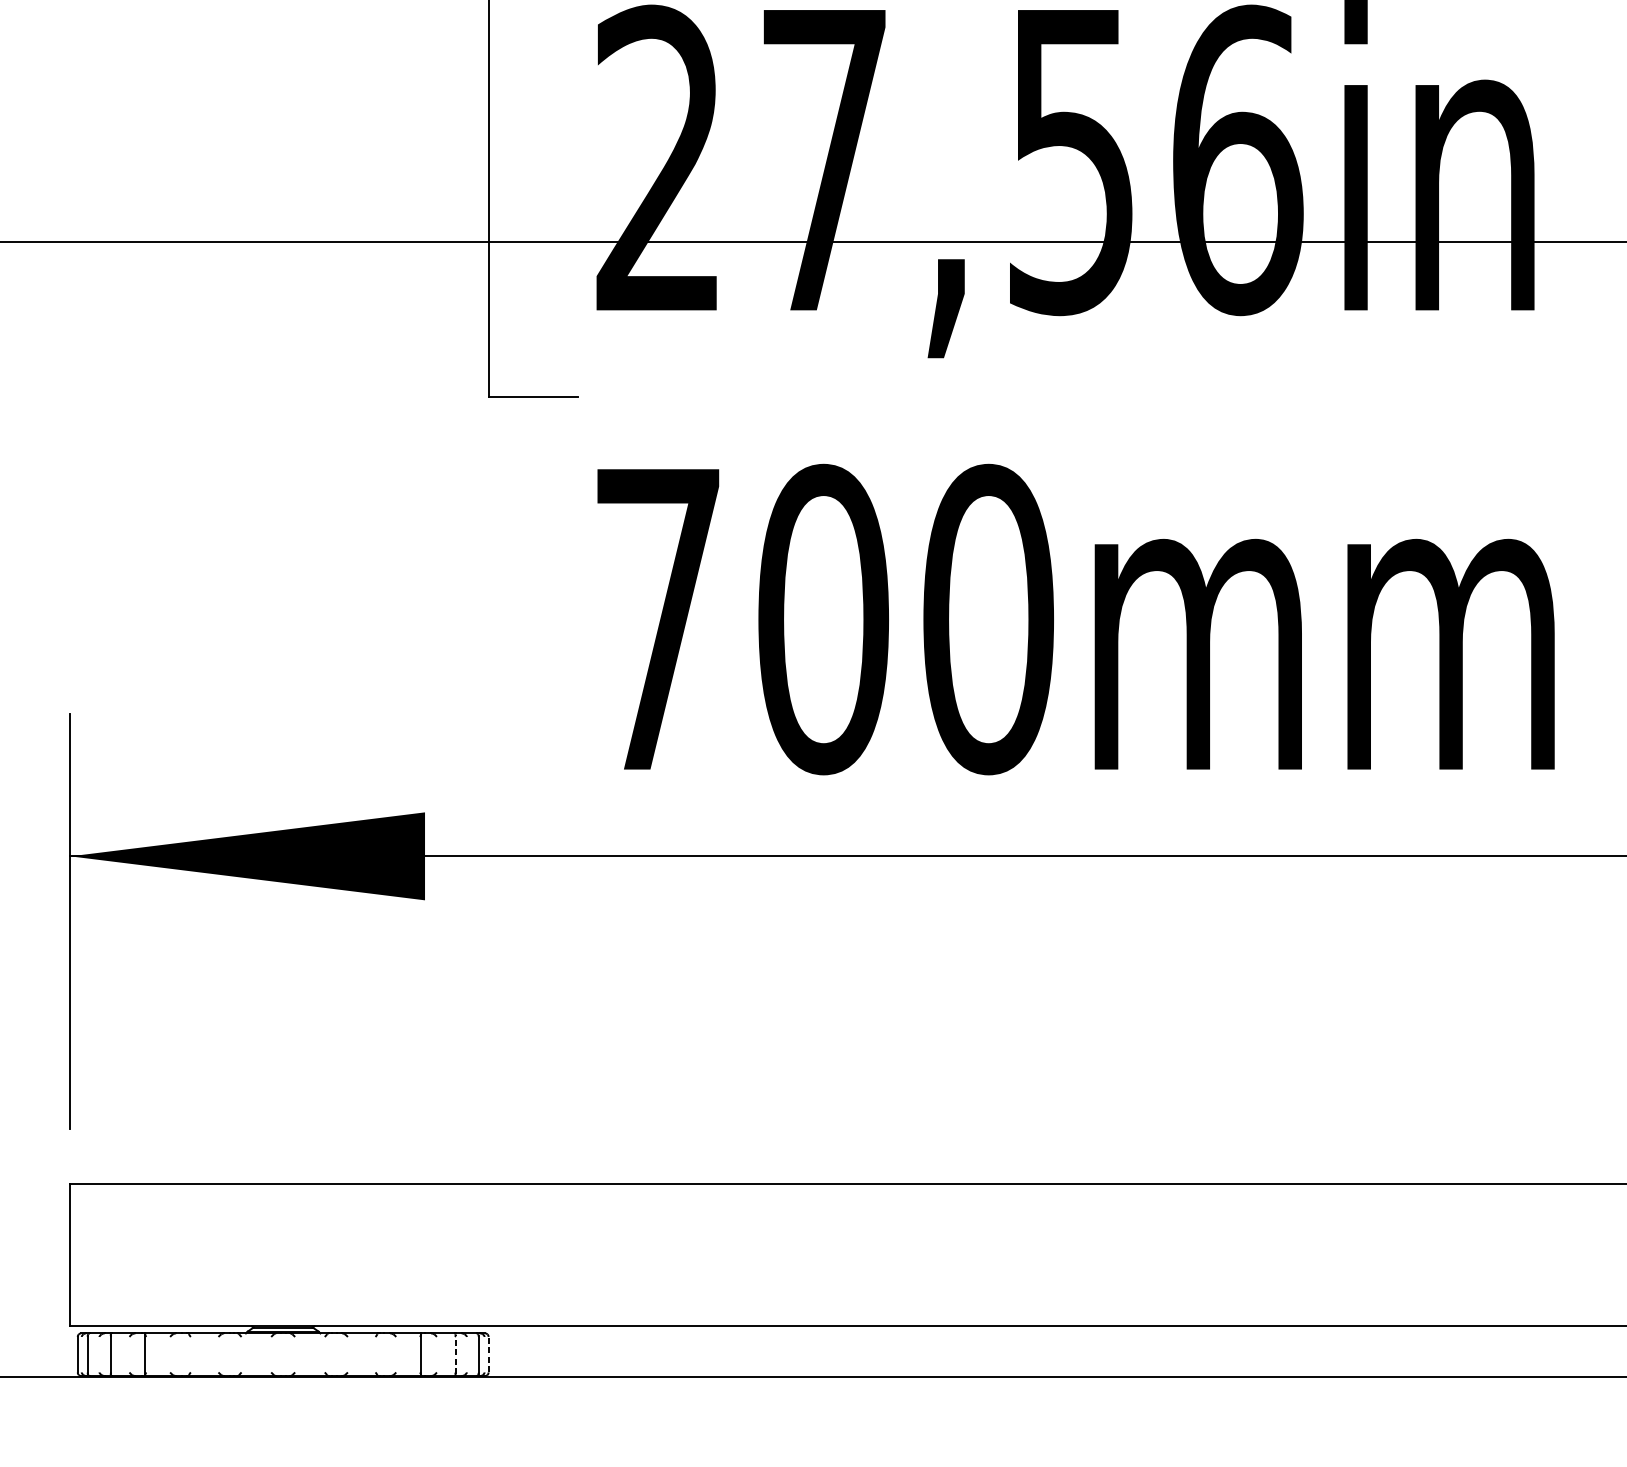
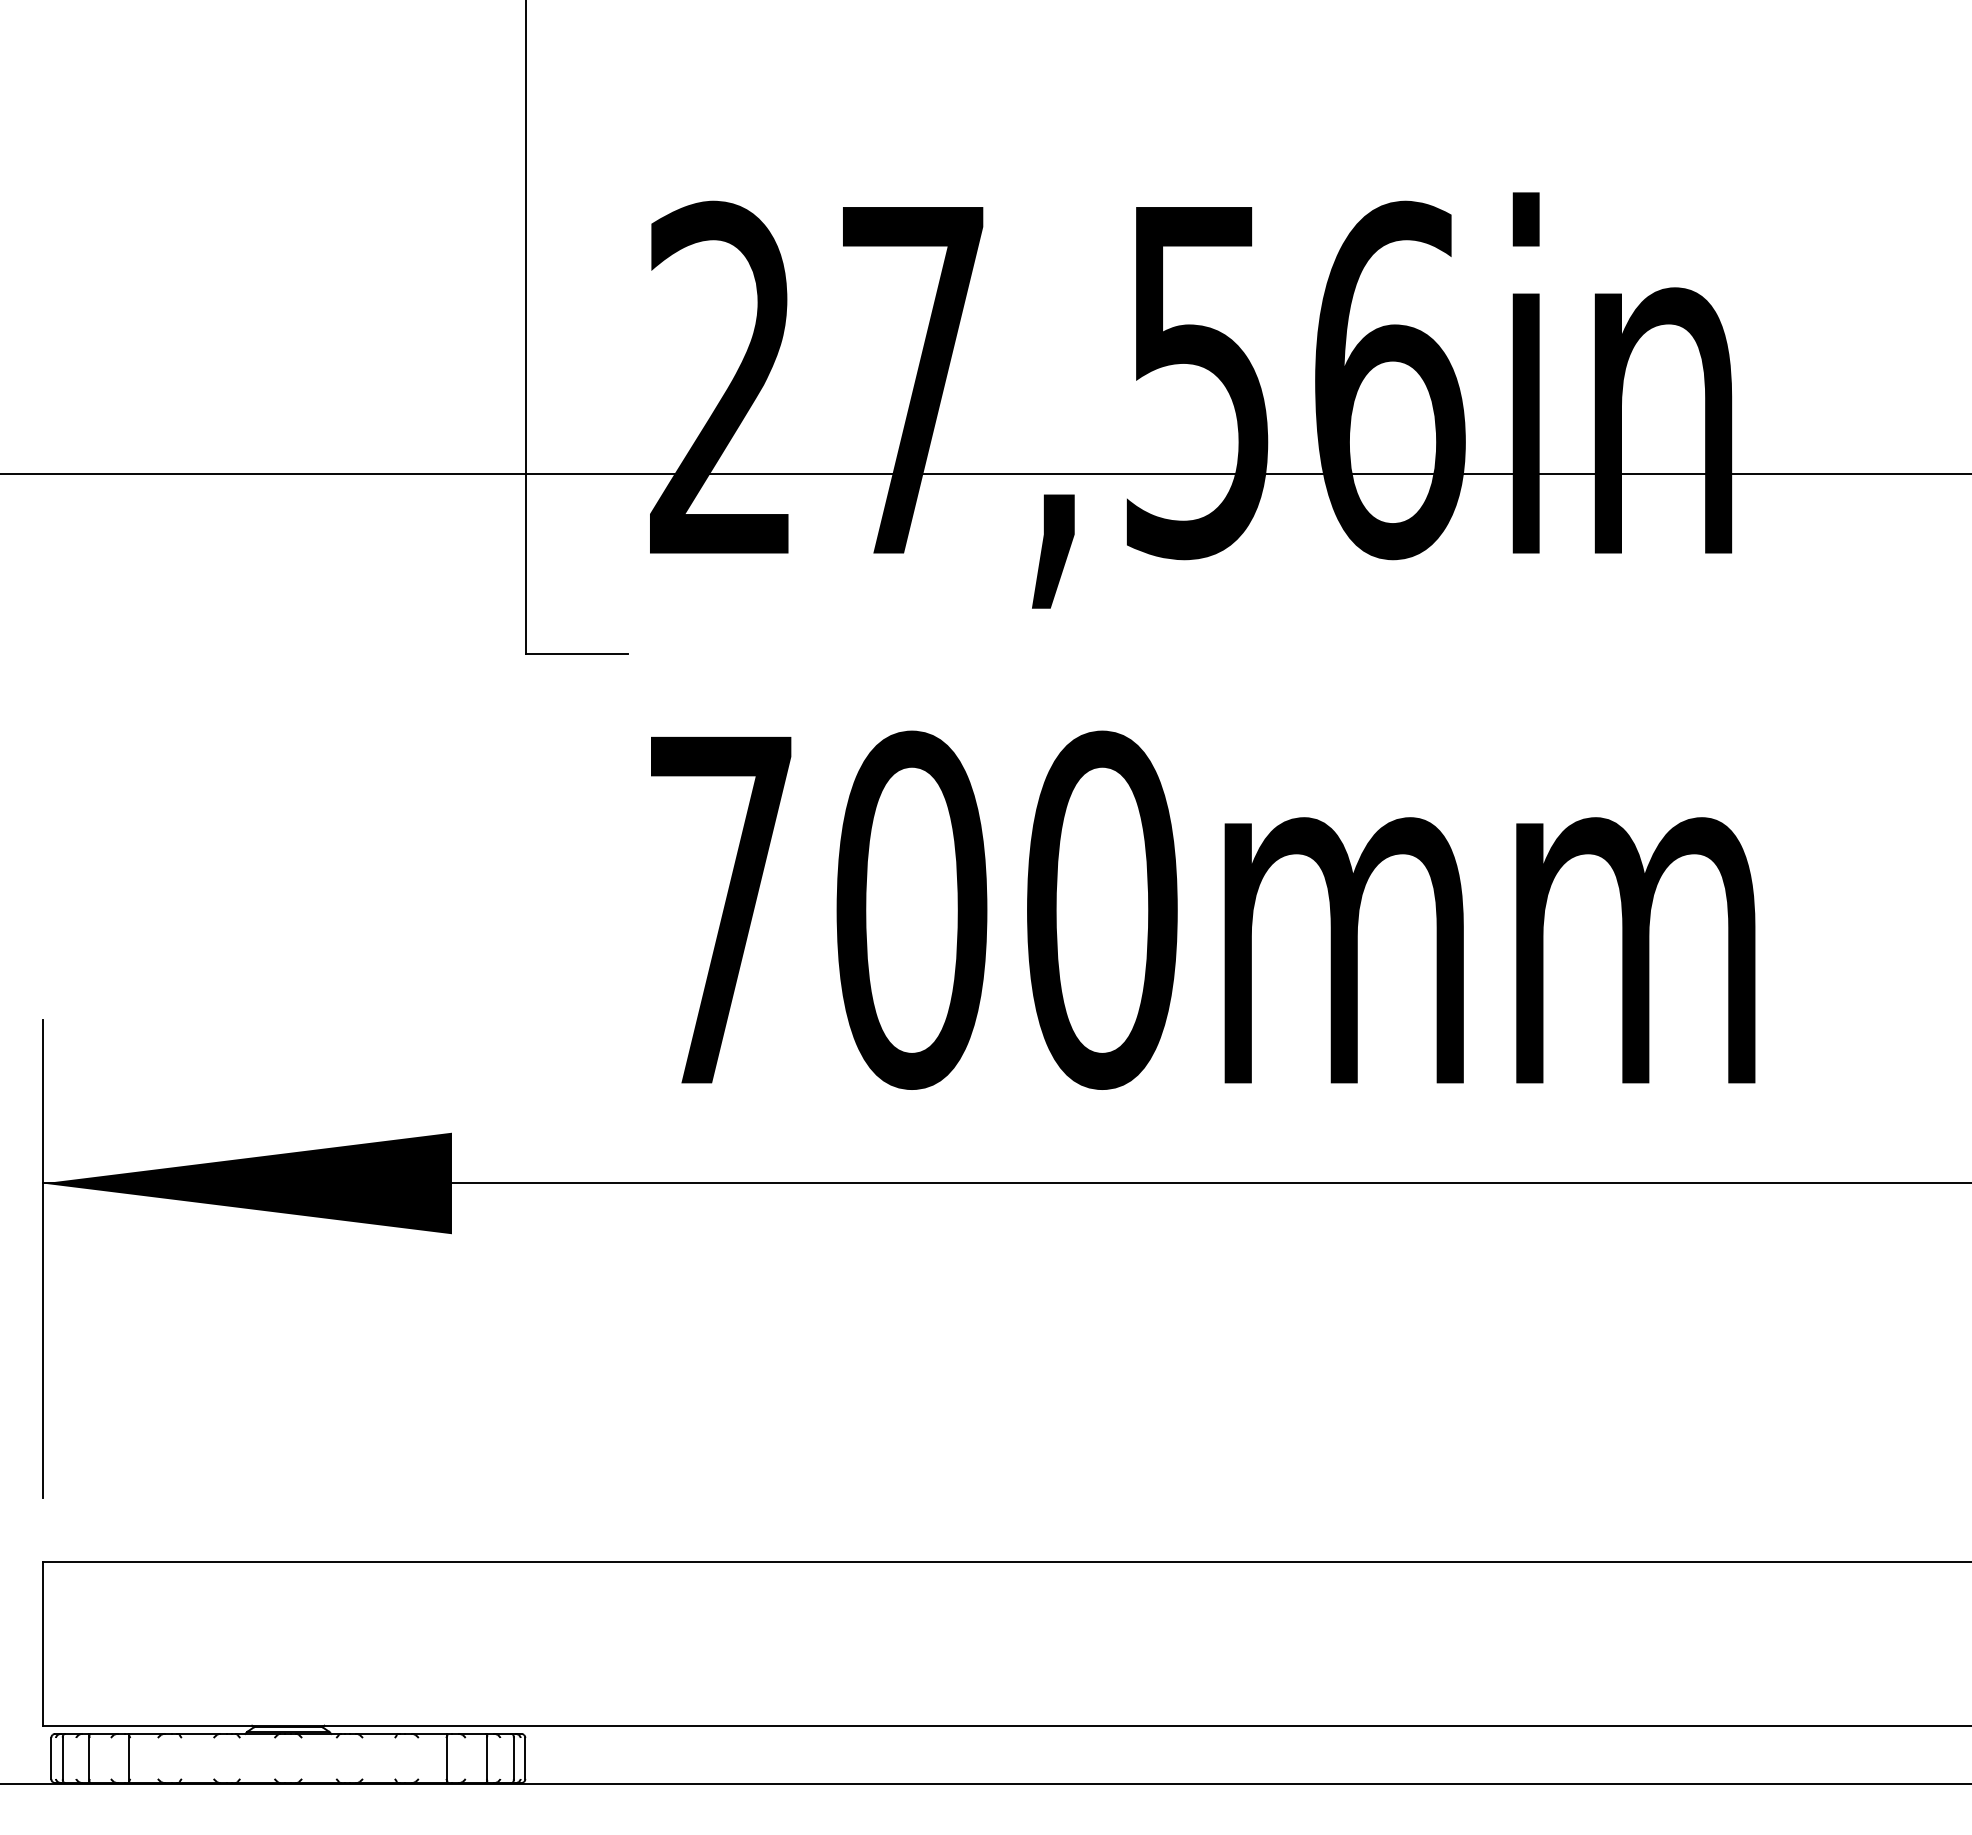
line: (488, 1353) -> (525, 1757), dashed -> solid
line: (455, 1354) -> (487, 1758), dashed -> solid

